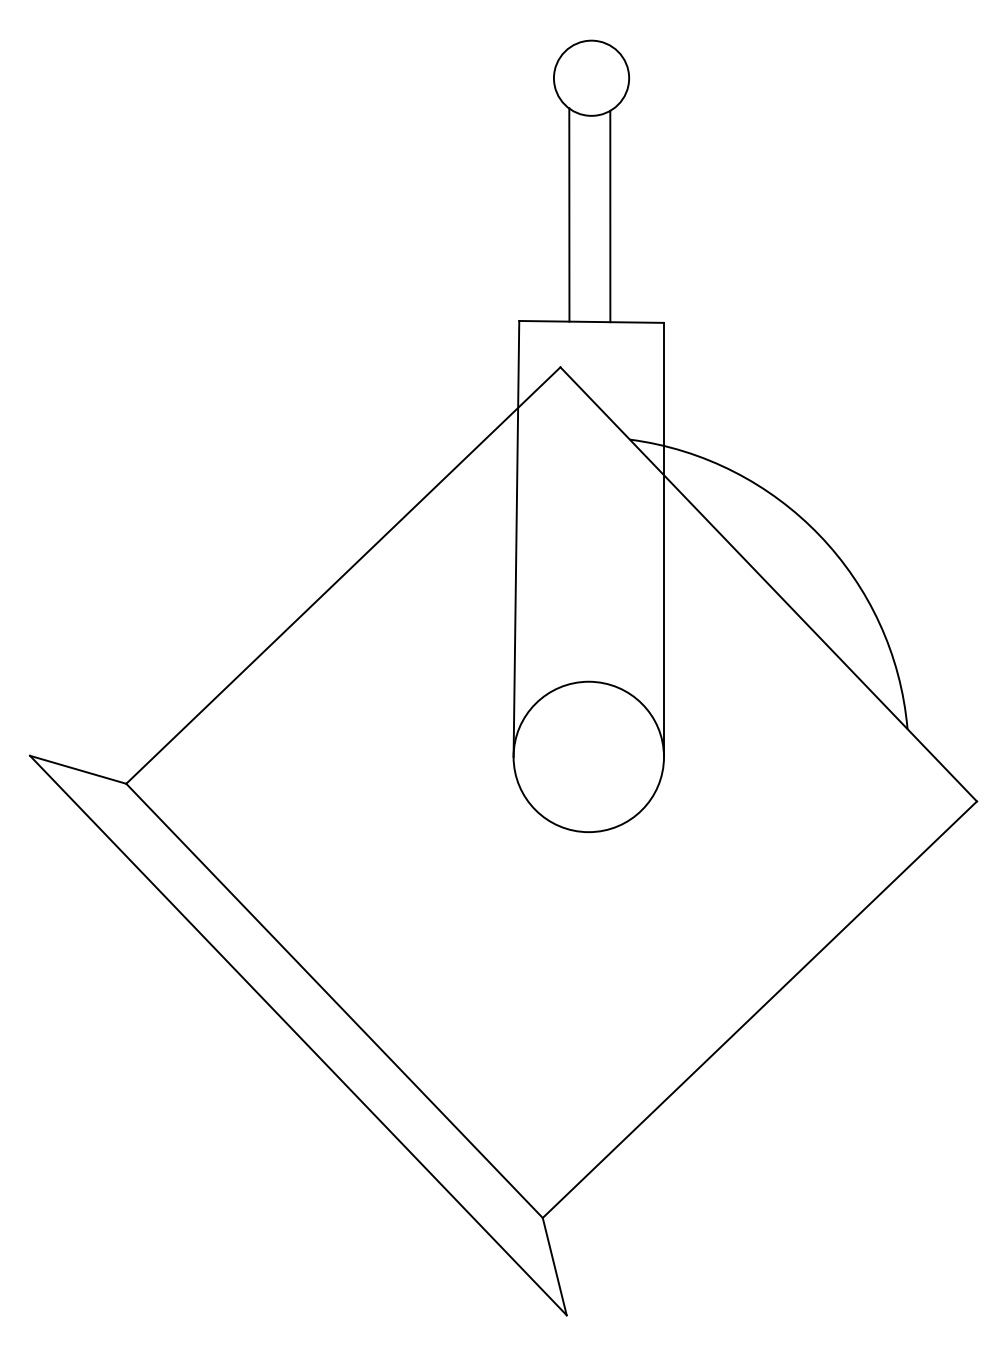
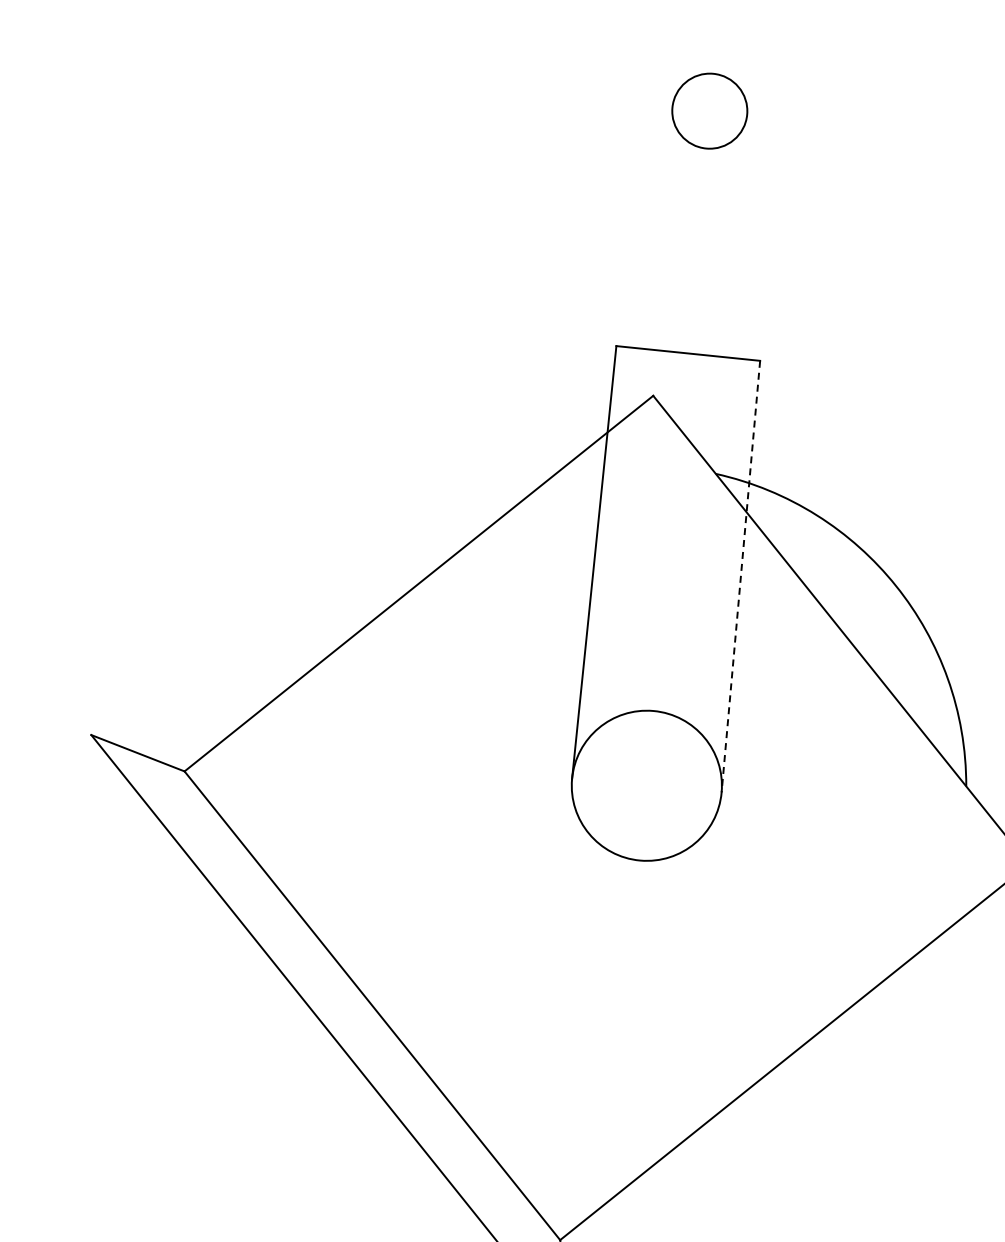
line: (569, 214) -> (675, 244), removed
line: (610, 216) -> (716, 250), removed
line: (664, 540) -> (741, 577), solid -> dashed

